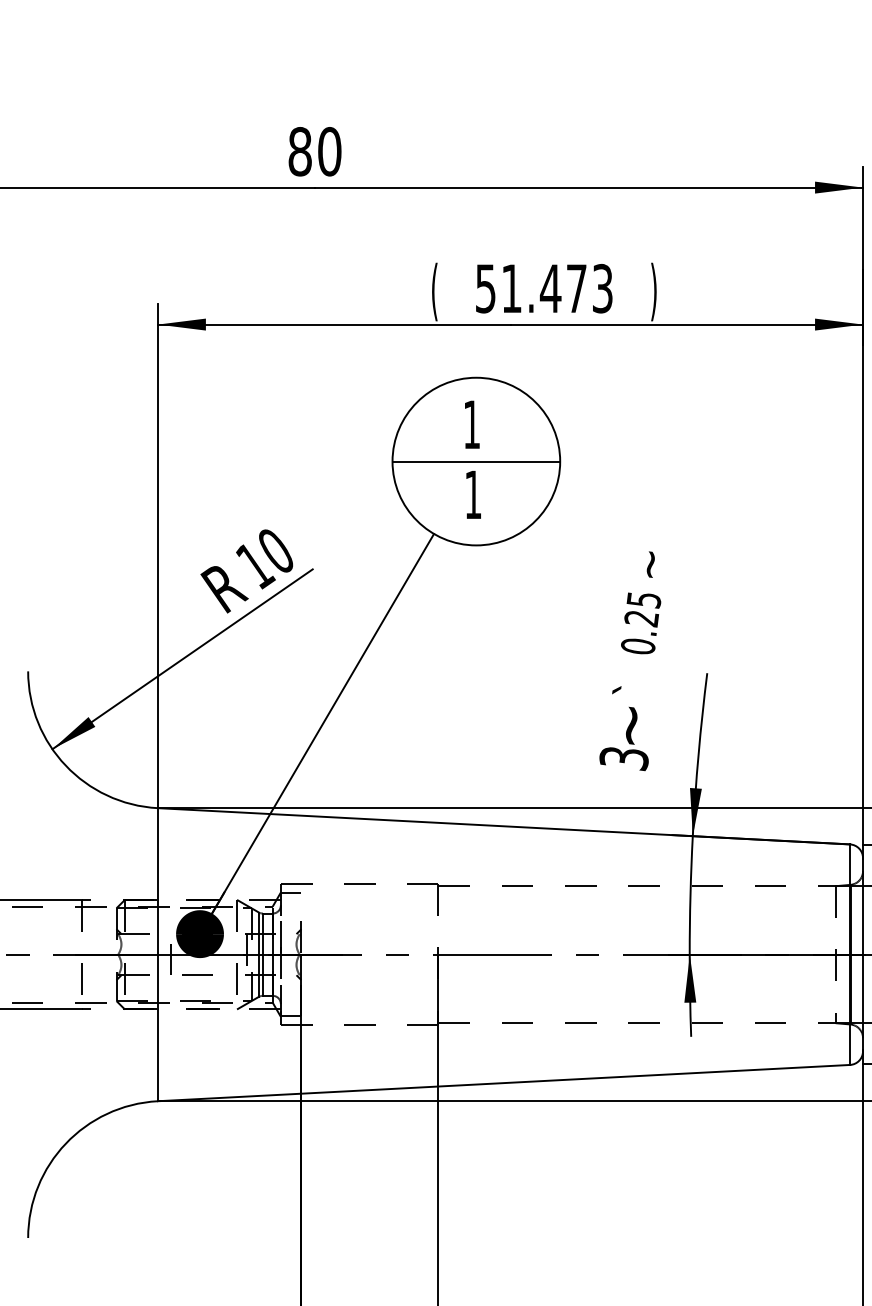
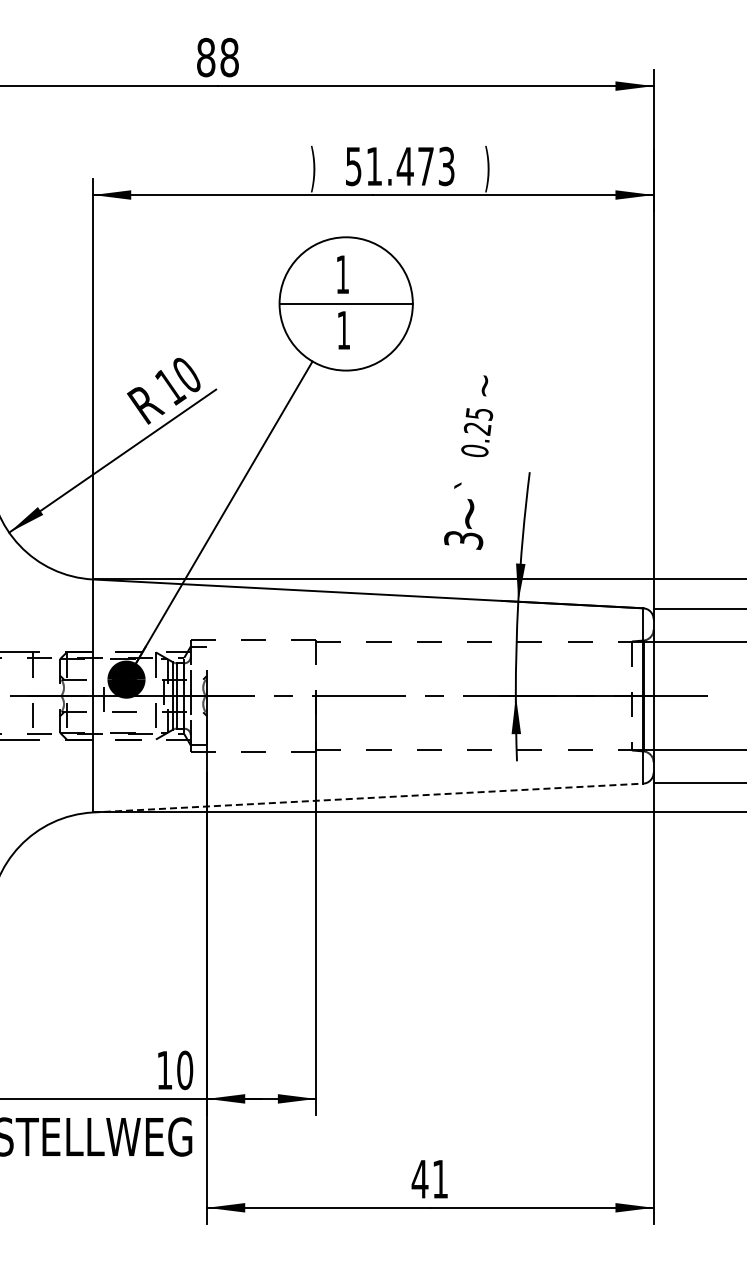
text: (329, 151) -> (229, 57), 80 -> 88
text: (435, 291) -> (313, 168), ( -> )
line: (504, 1083) -> (368, 798), solid -> dashed

